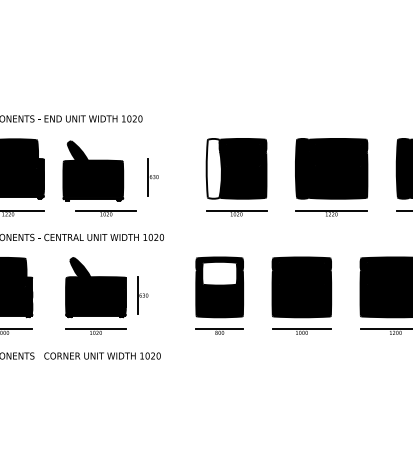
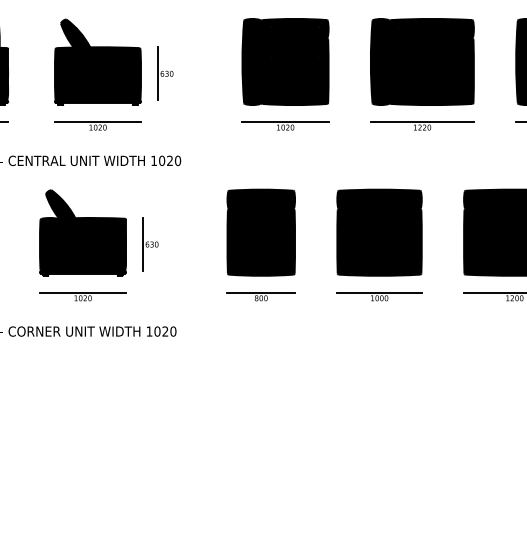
fill: (213, 168) -> (252, 61), added
part: (93, 170) -> (98, 61), moved
fill: (219, 273) -> (260, 212), added

